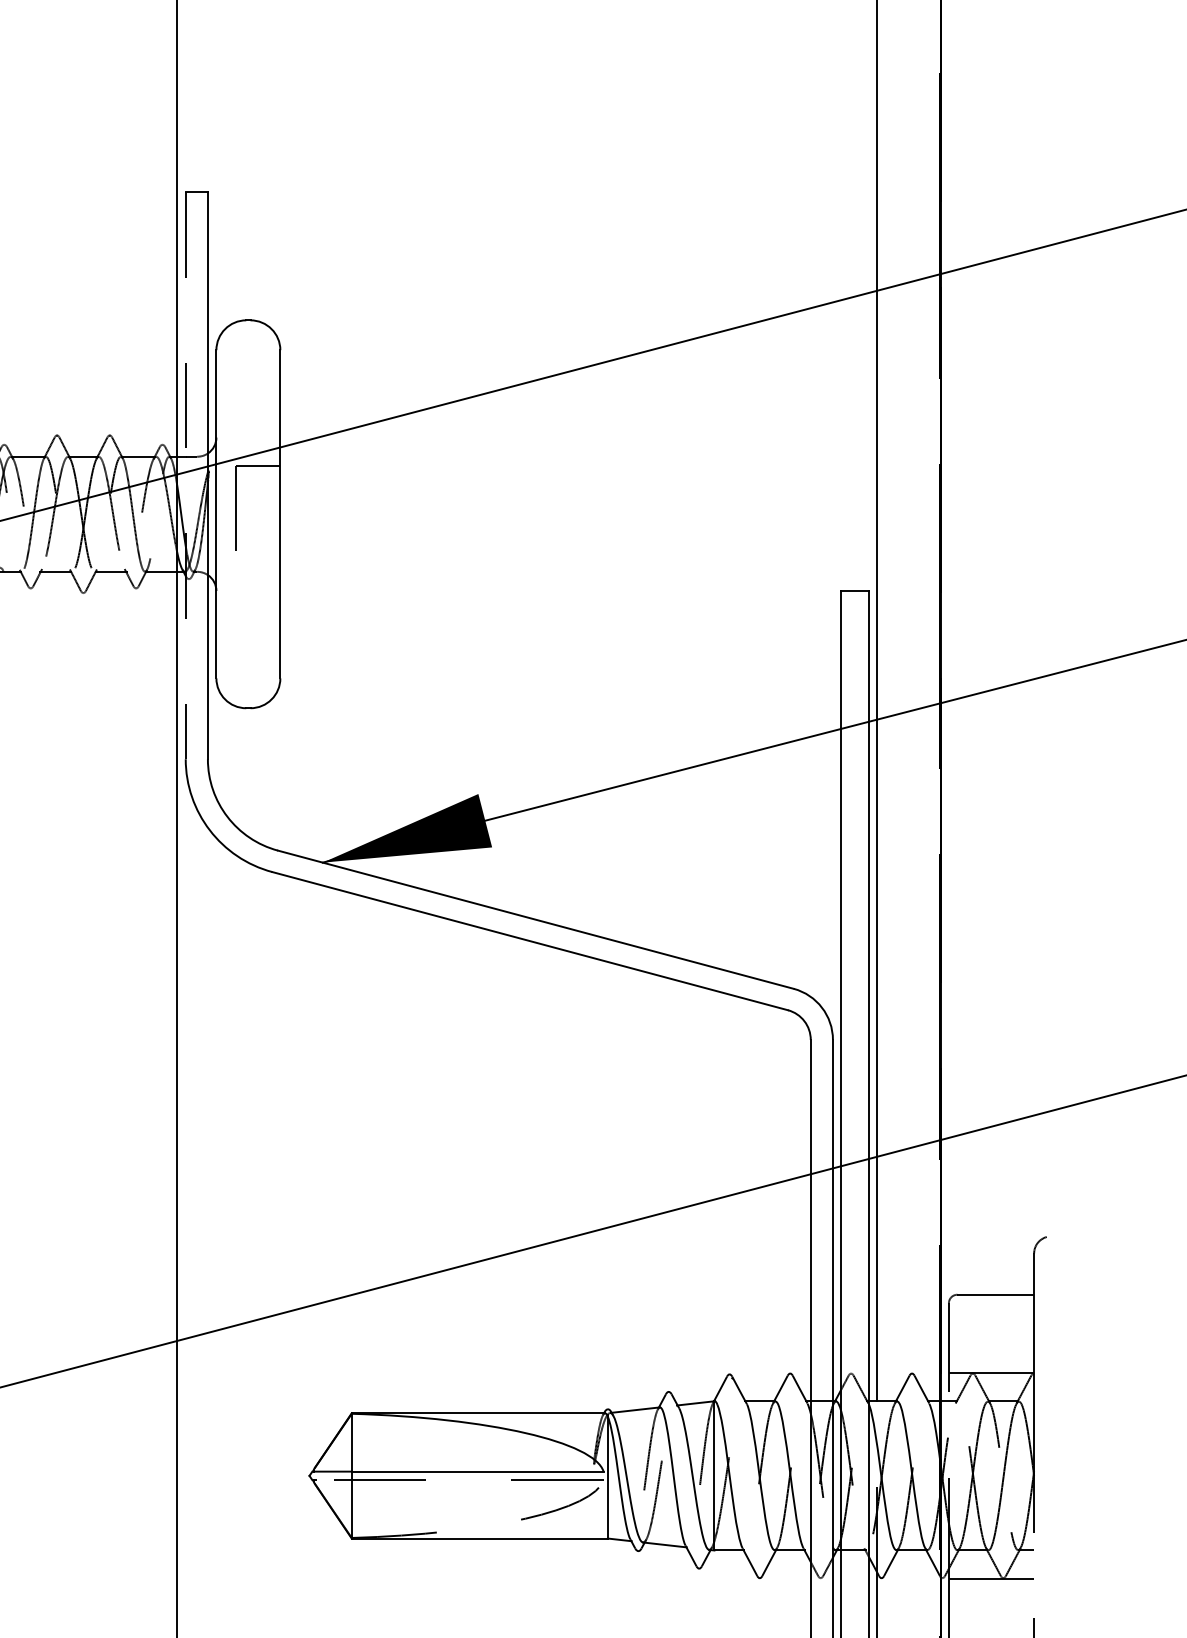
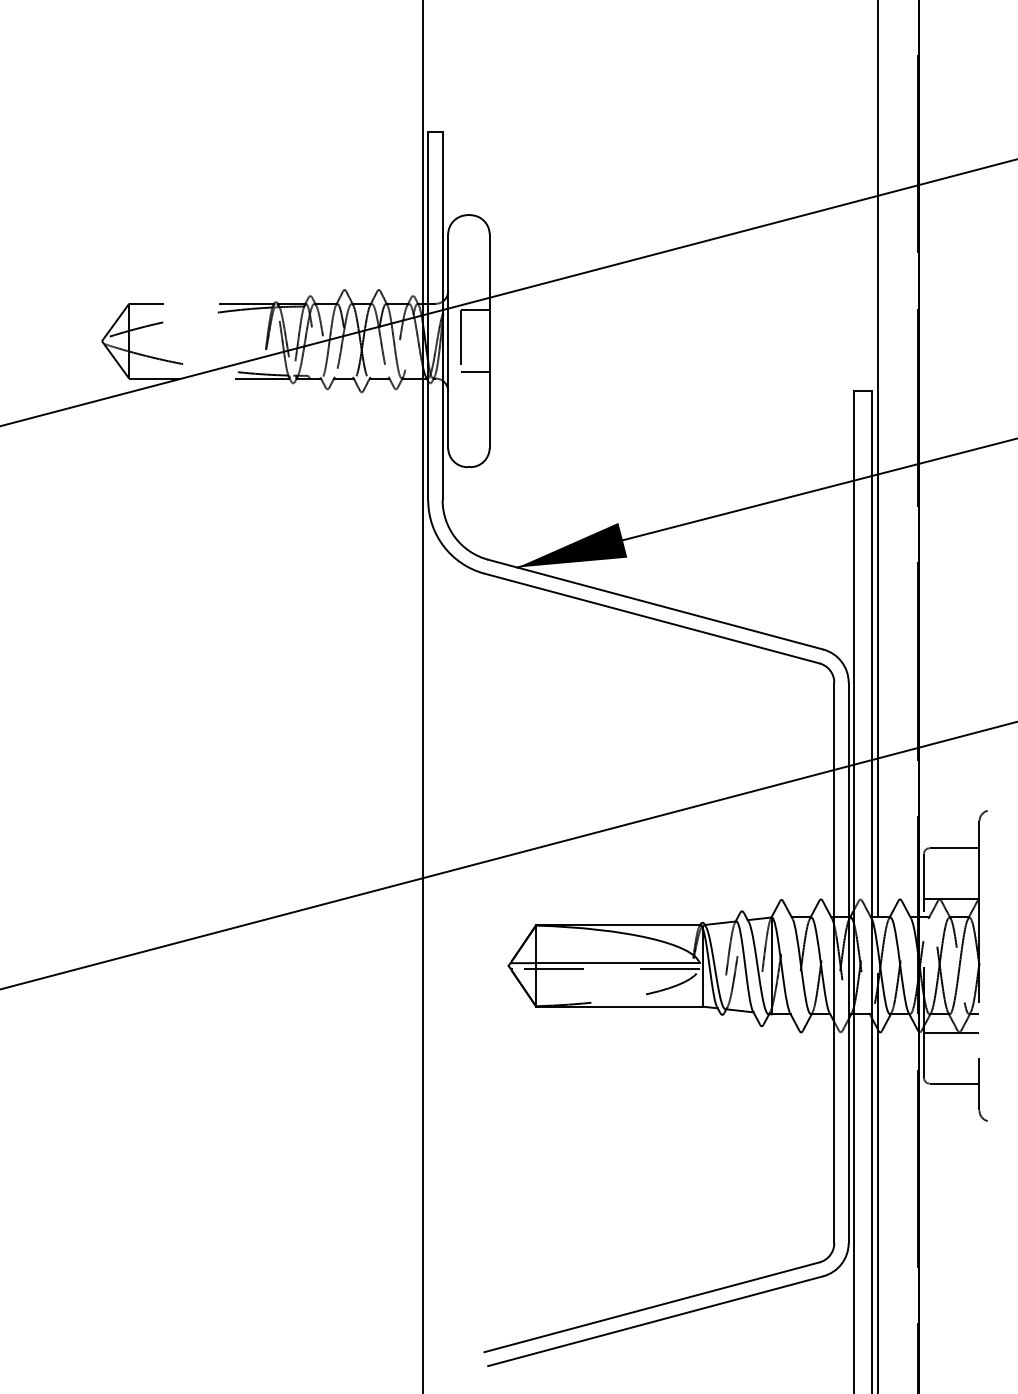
line: (186, 476) -> (428, 316), dashed -> solid
line: (256, 562) -> (474, 372), added

